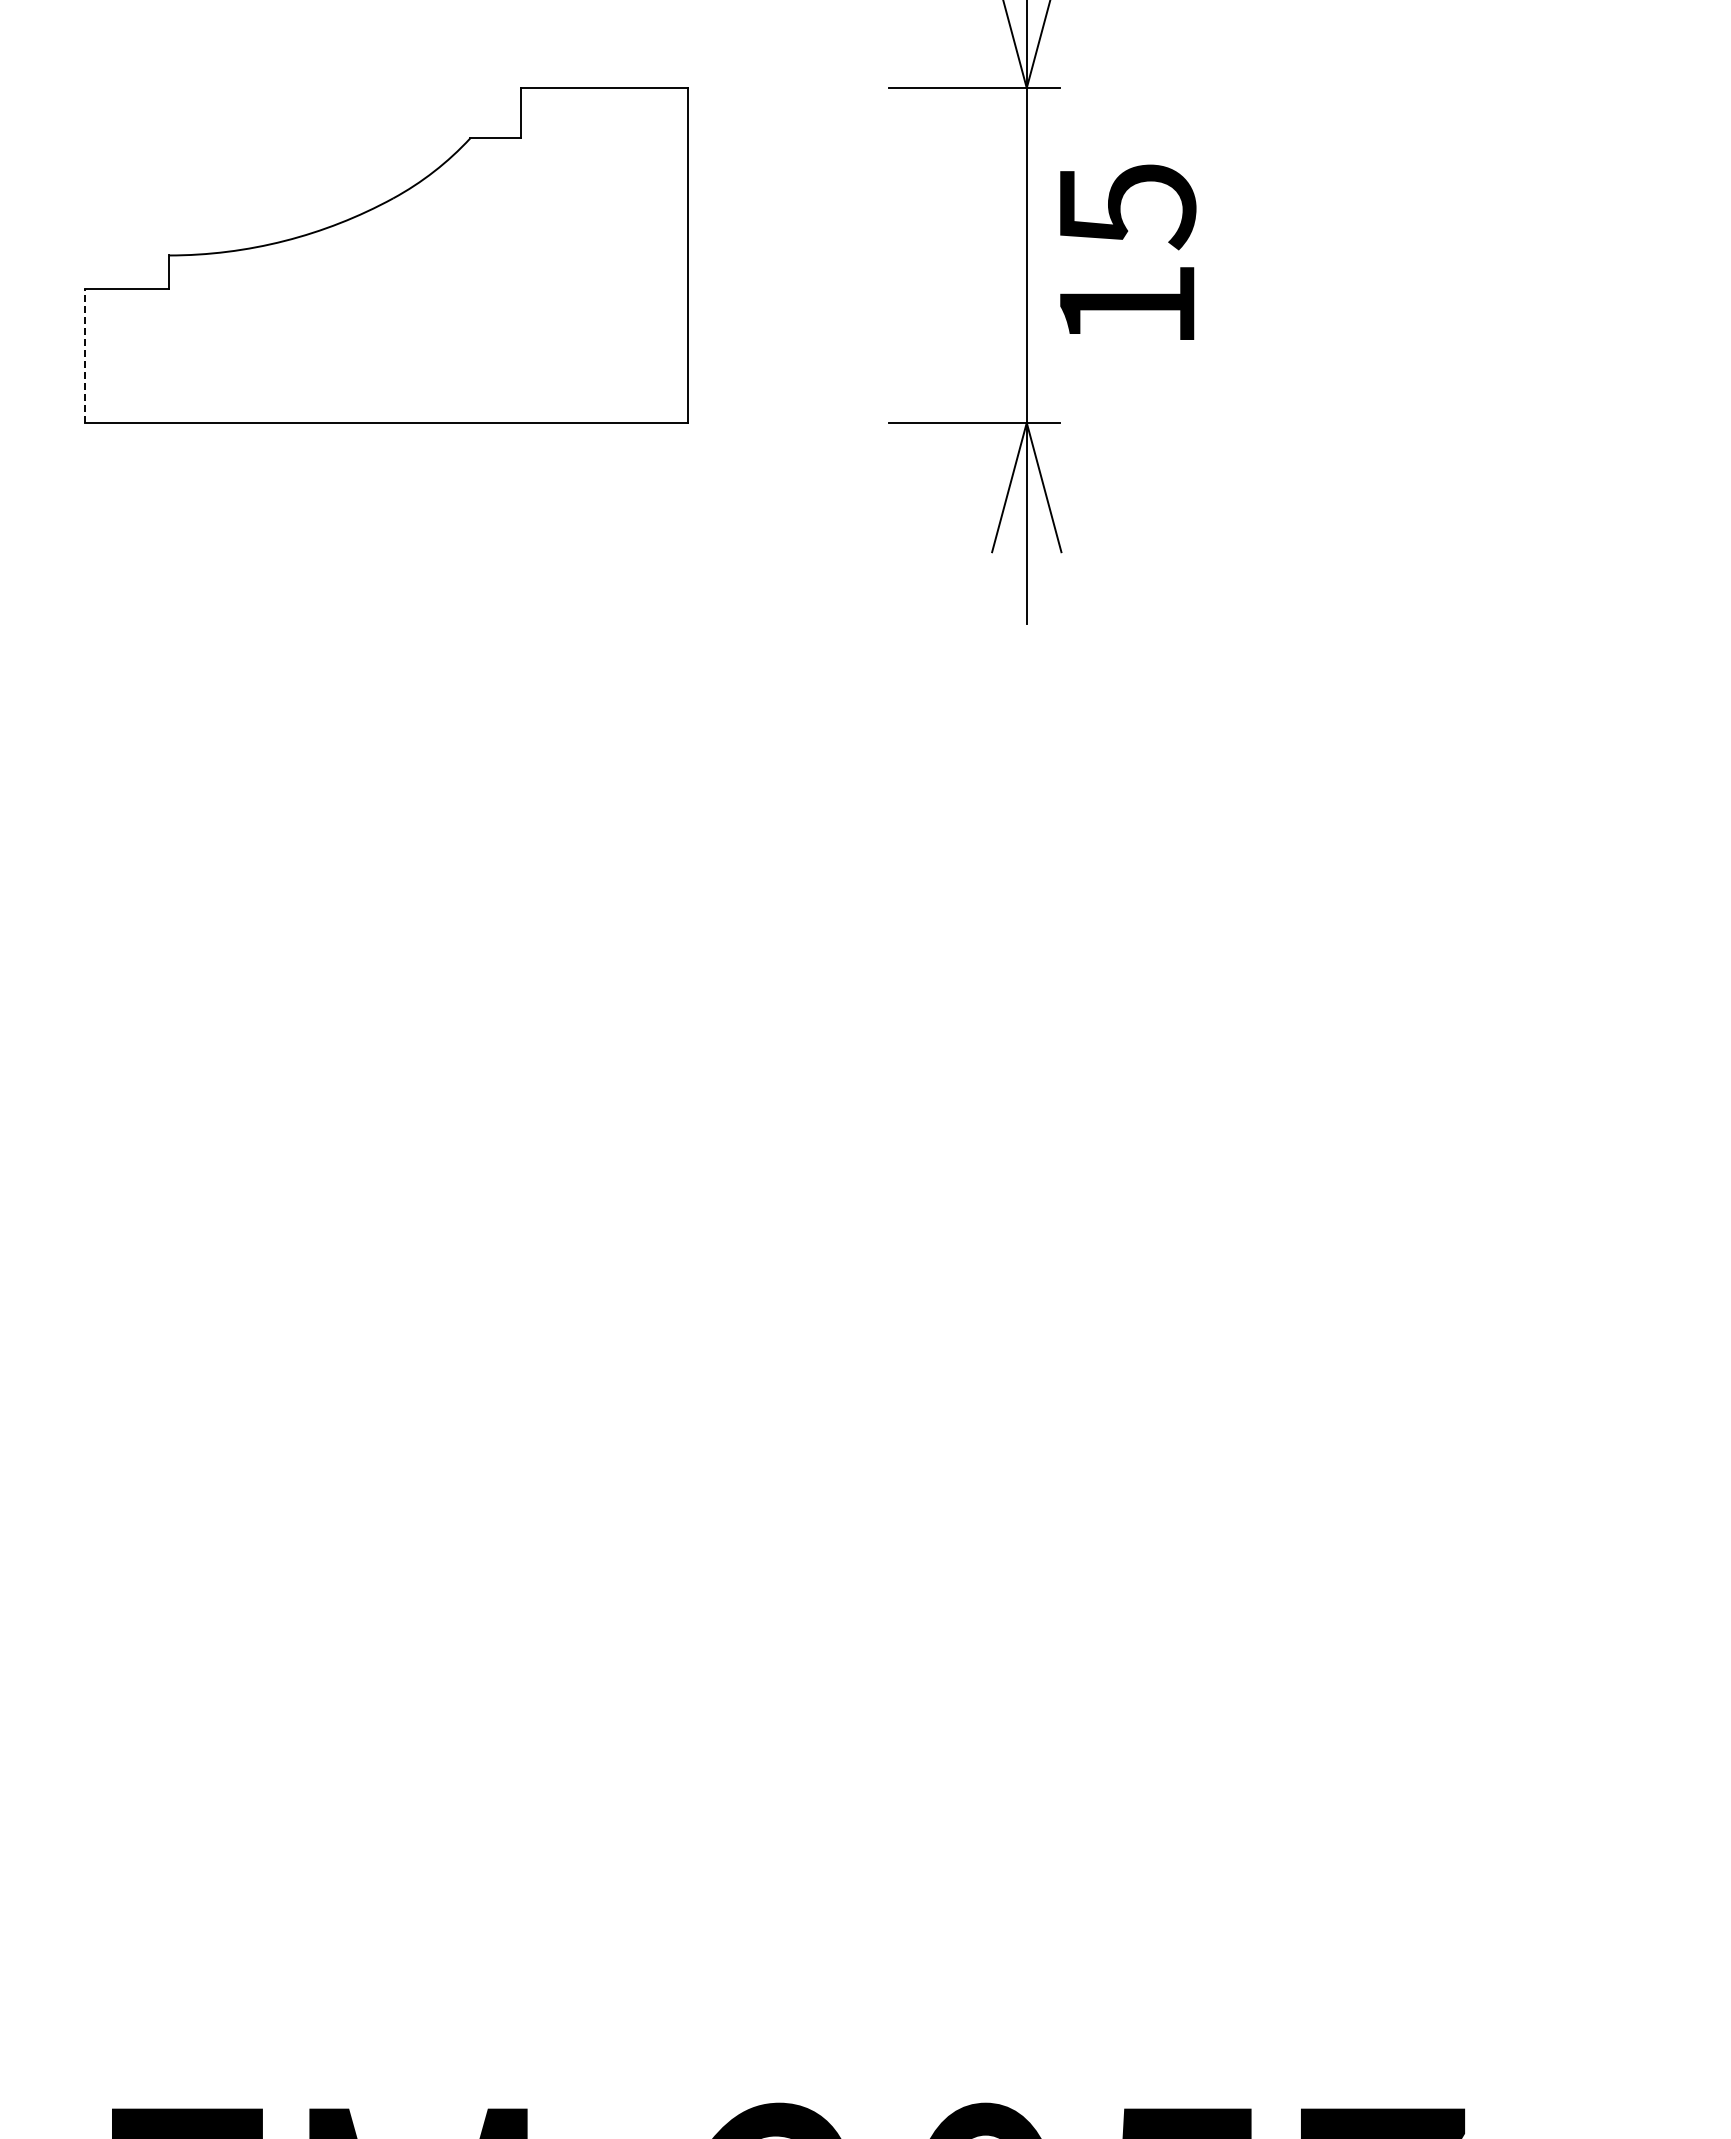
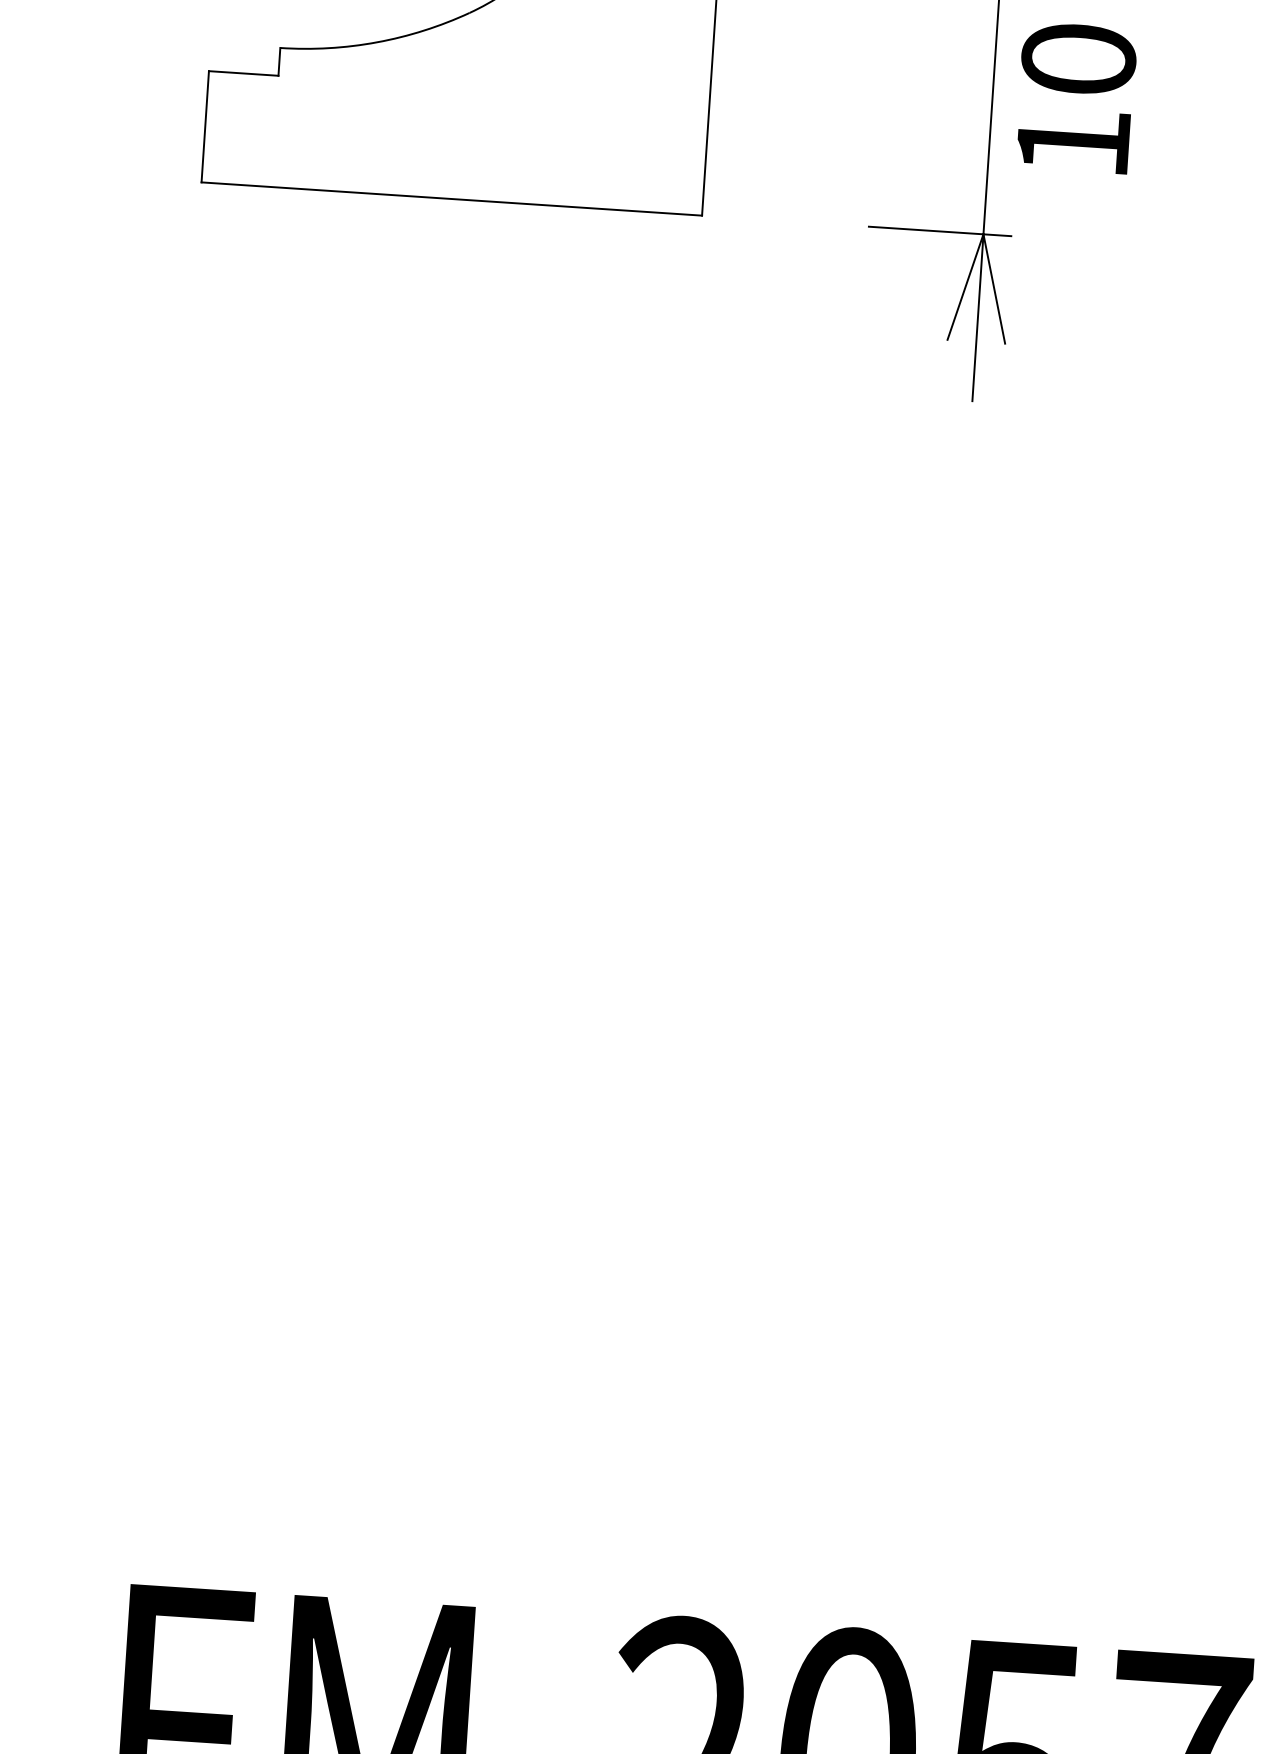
text: (1126, 207) -> (1078, 60), 15 -> 10
line: (85, 355) -> (205, 126), dashed -> solid

